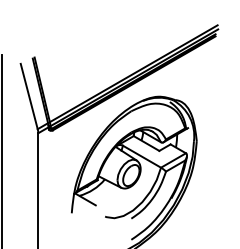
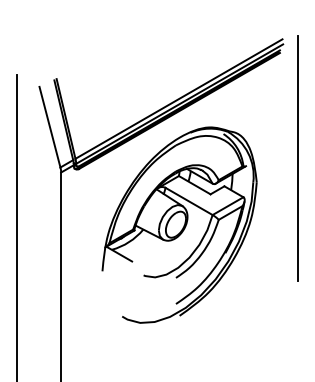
line: (230, 121) -> (298, 158), added

